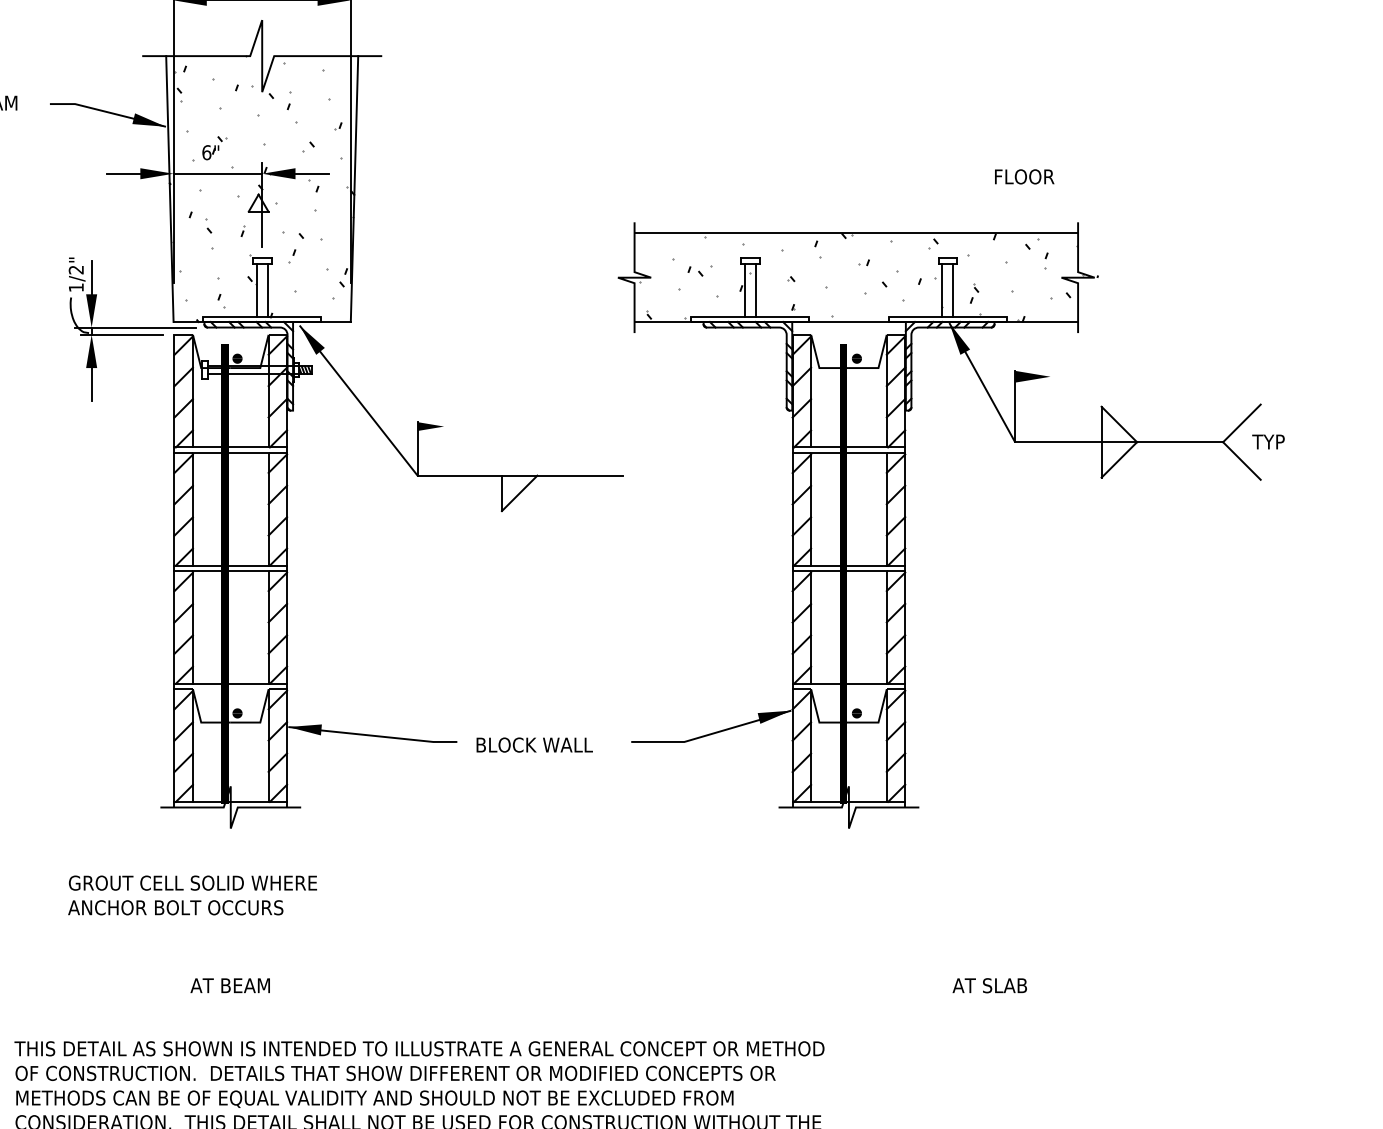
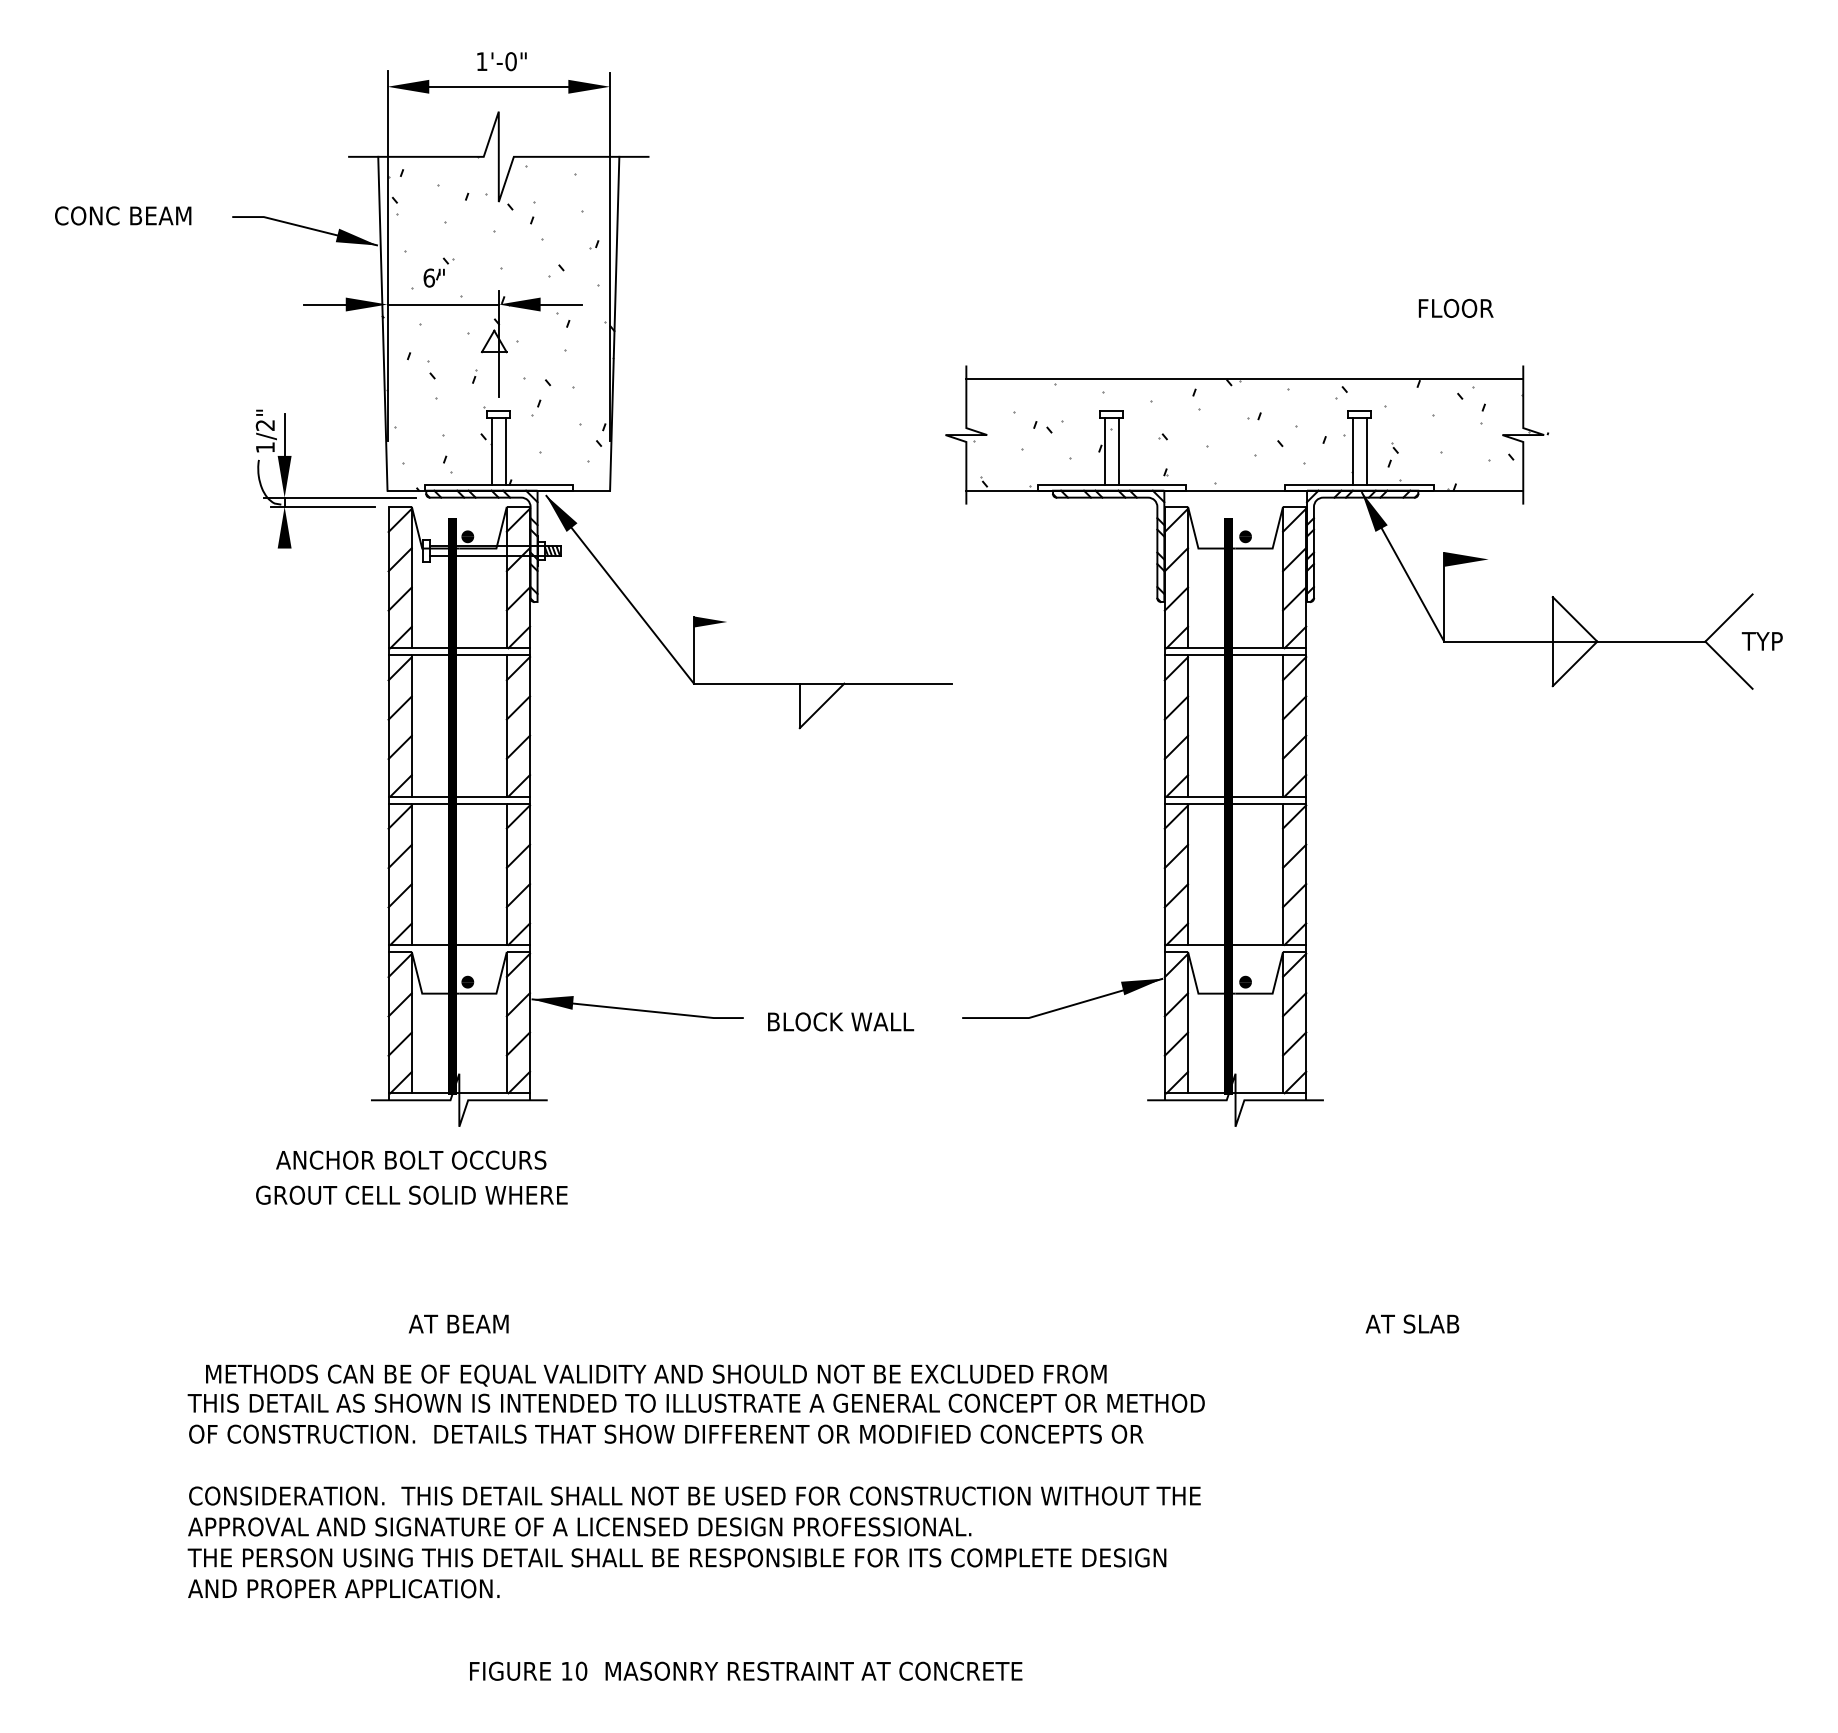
line: (91, 384) -> (284, 569), removed
text: (175, 907) -> (411, 1159), moved
text: (375, 1099) -> (656, 1375), moved

